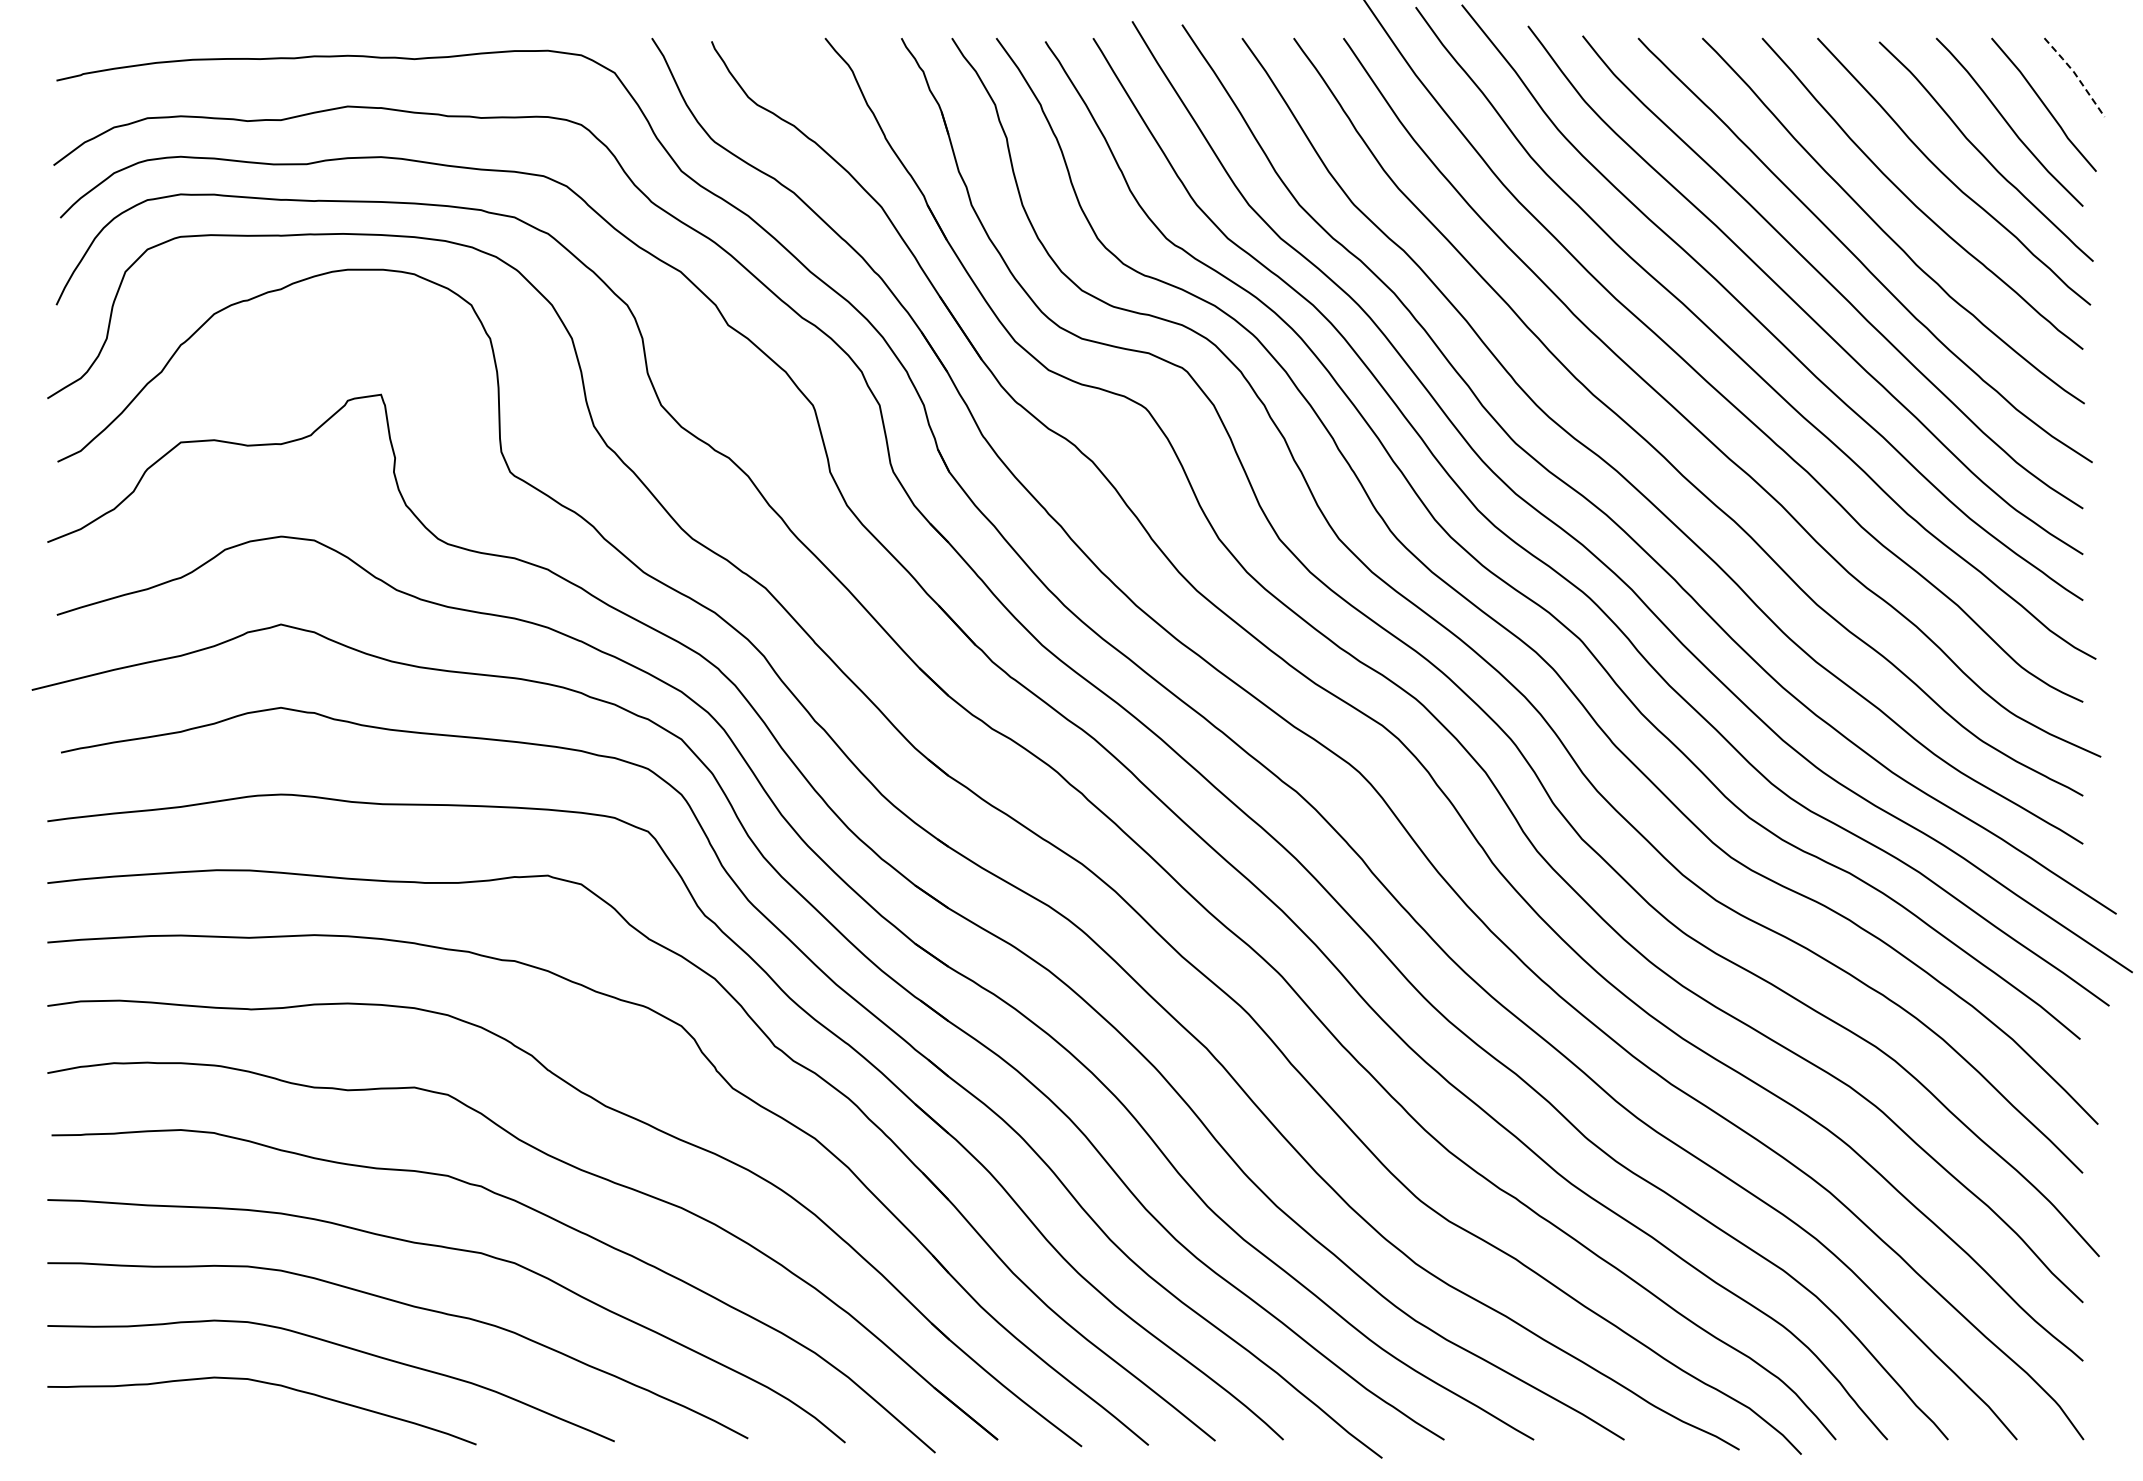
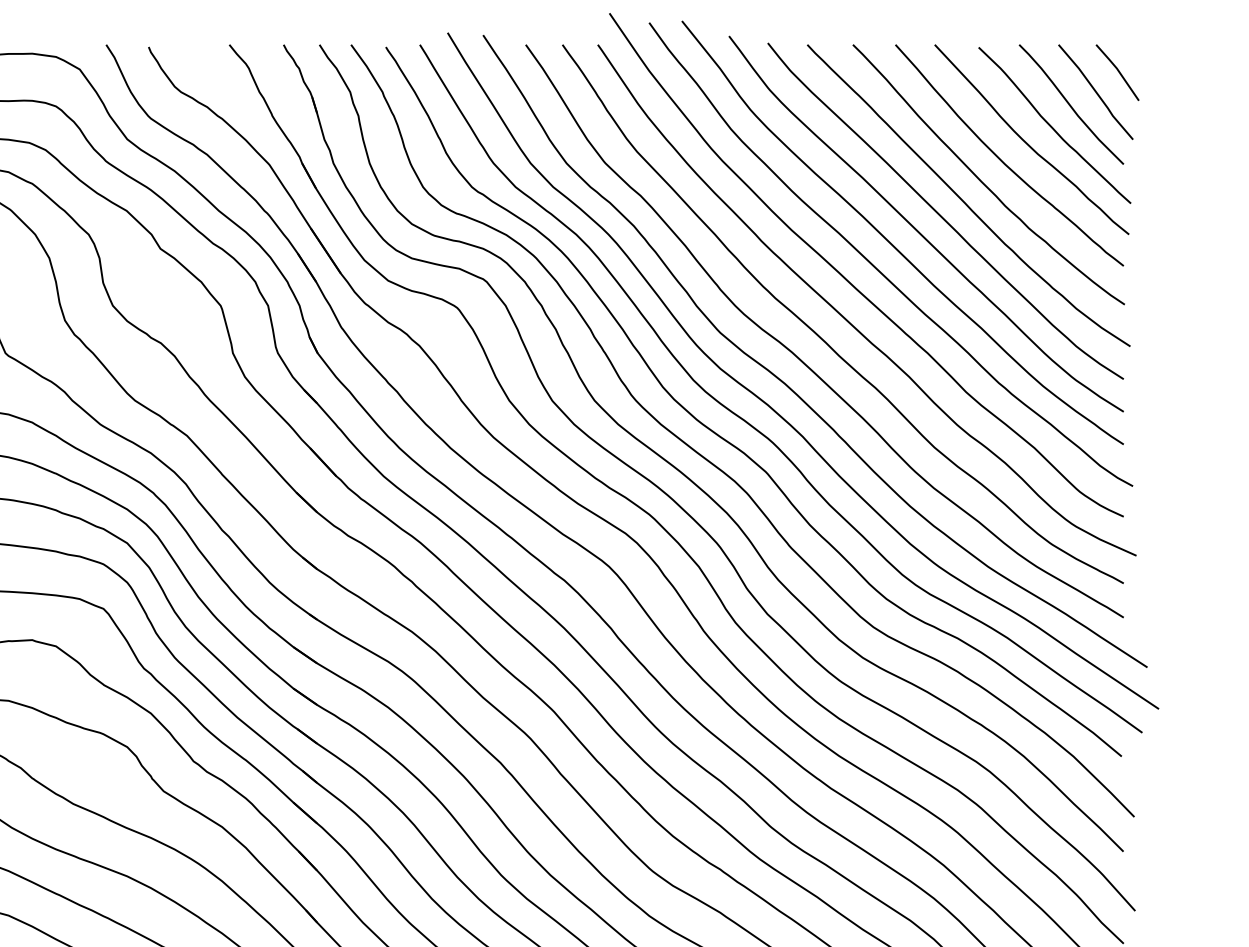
line: (2075, 74) -> (1118, 70), dashed -> solid

